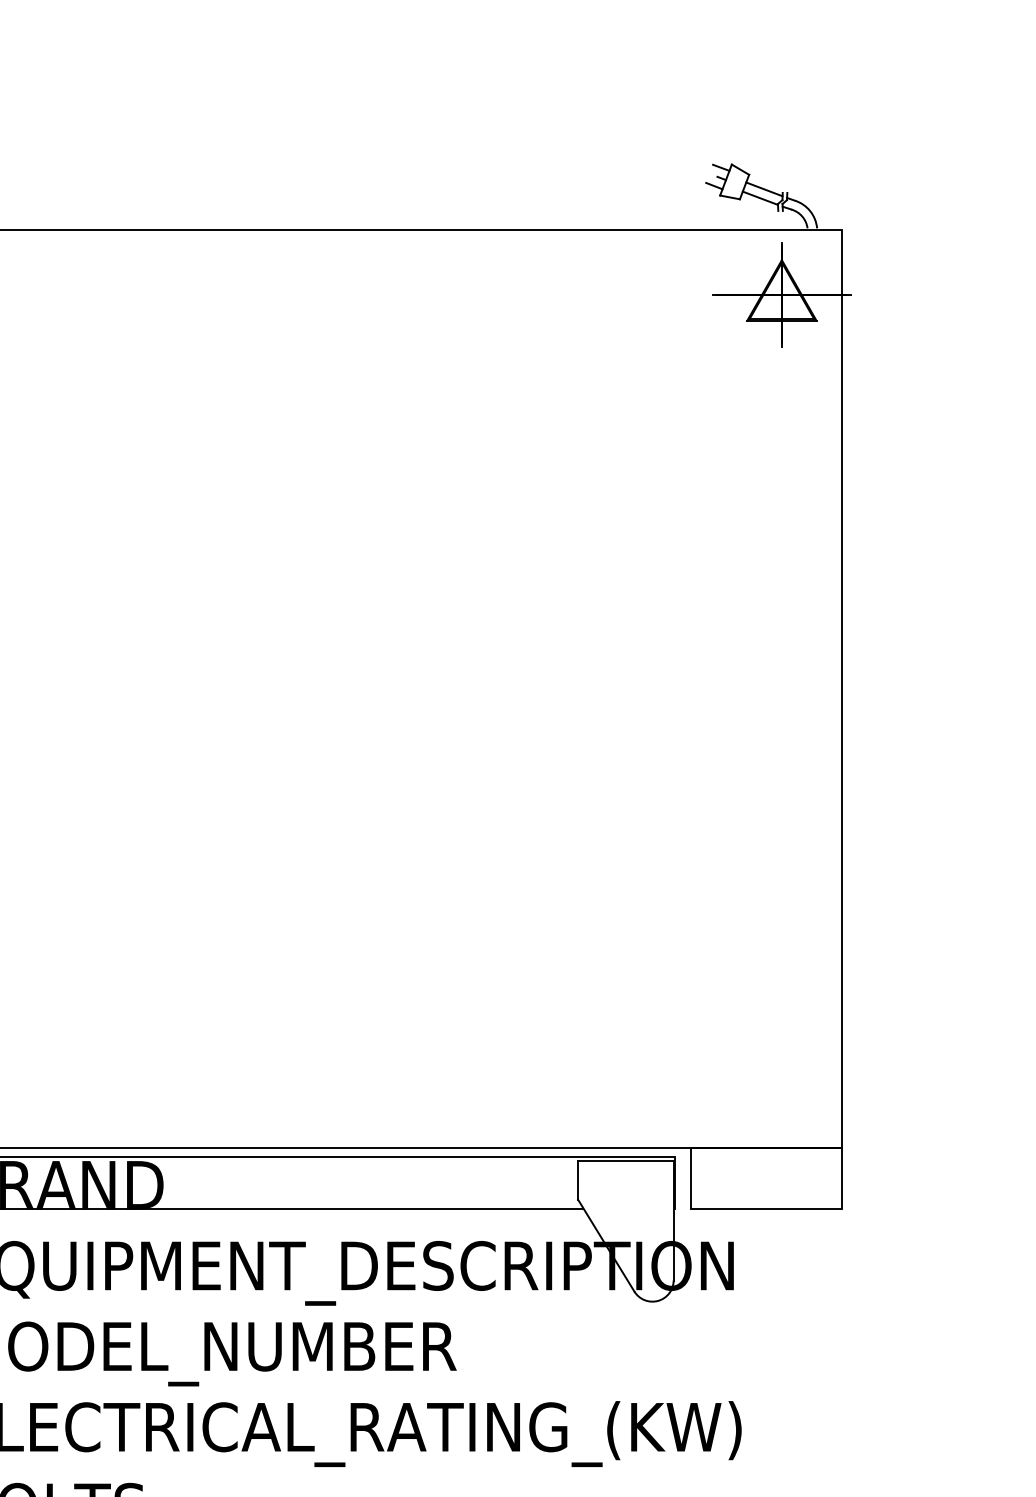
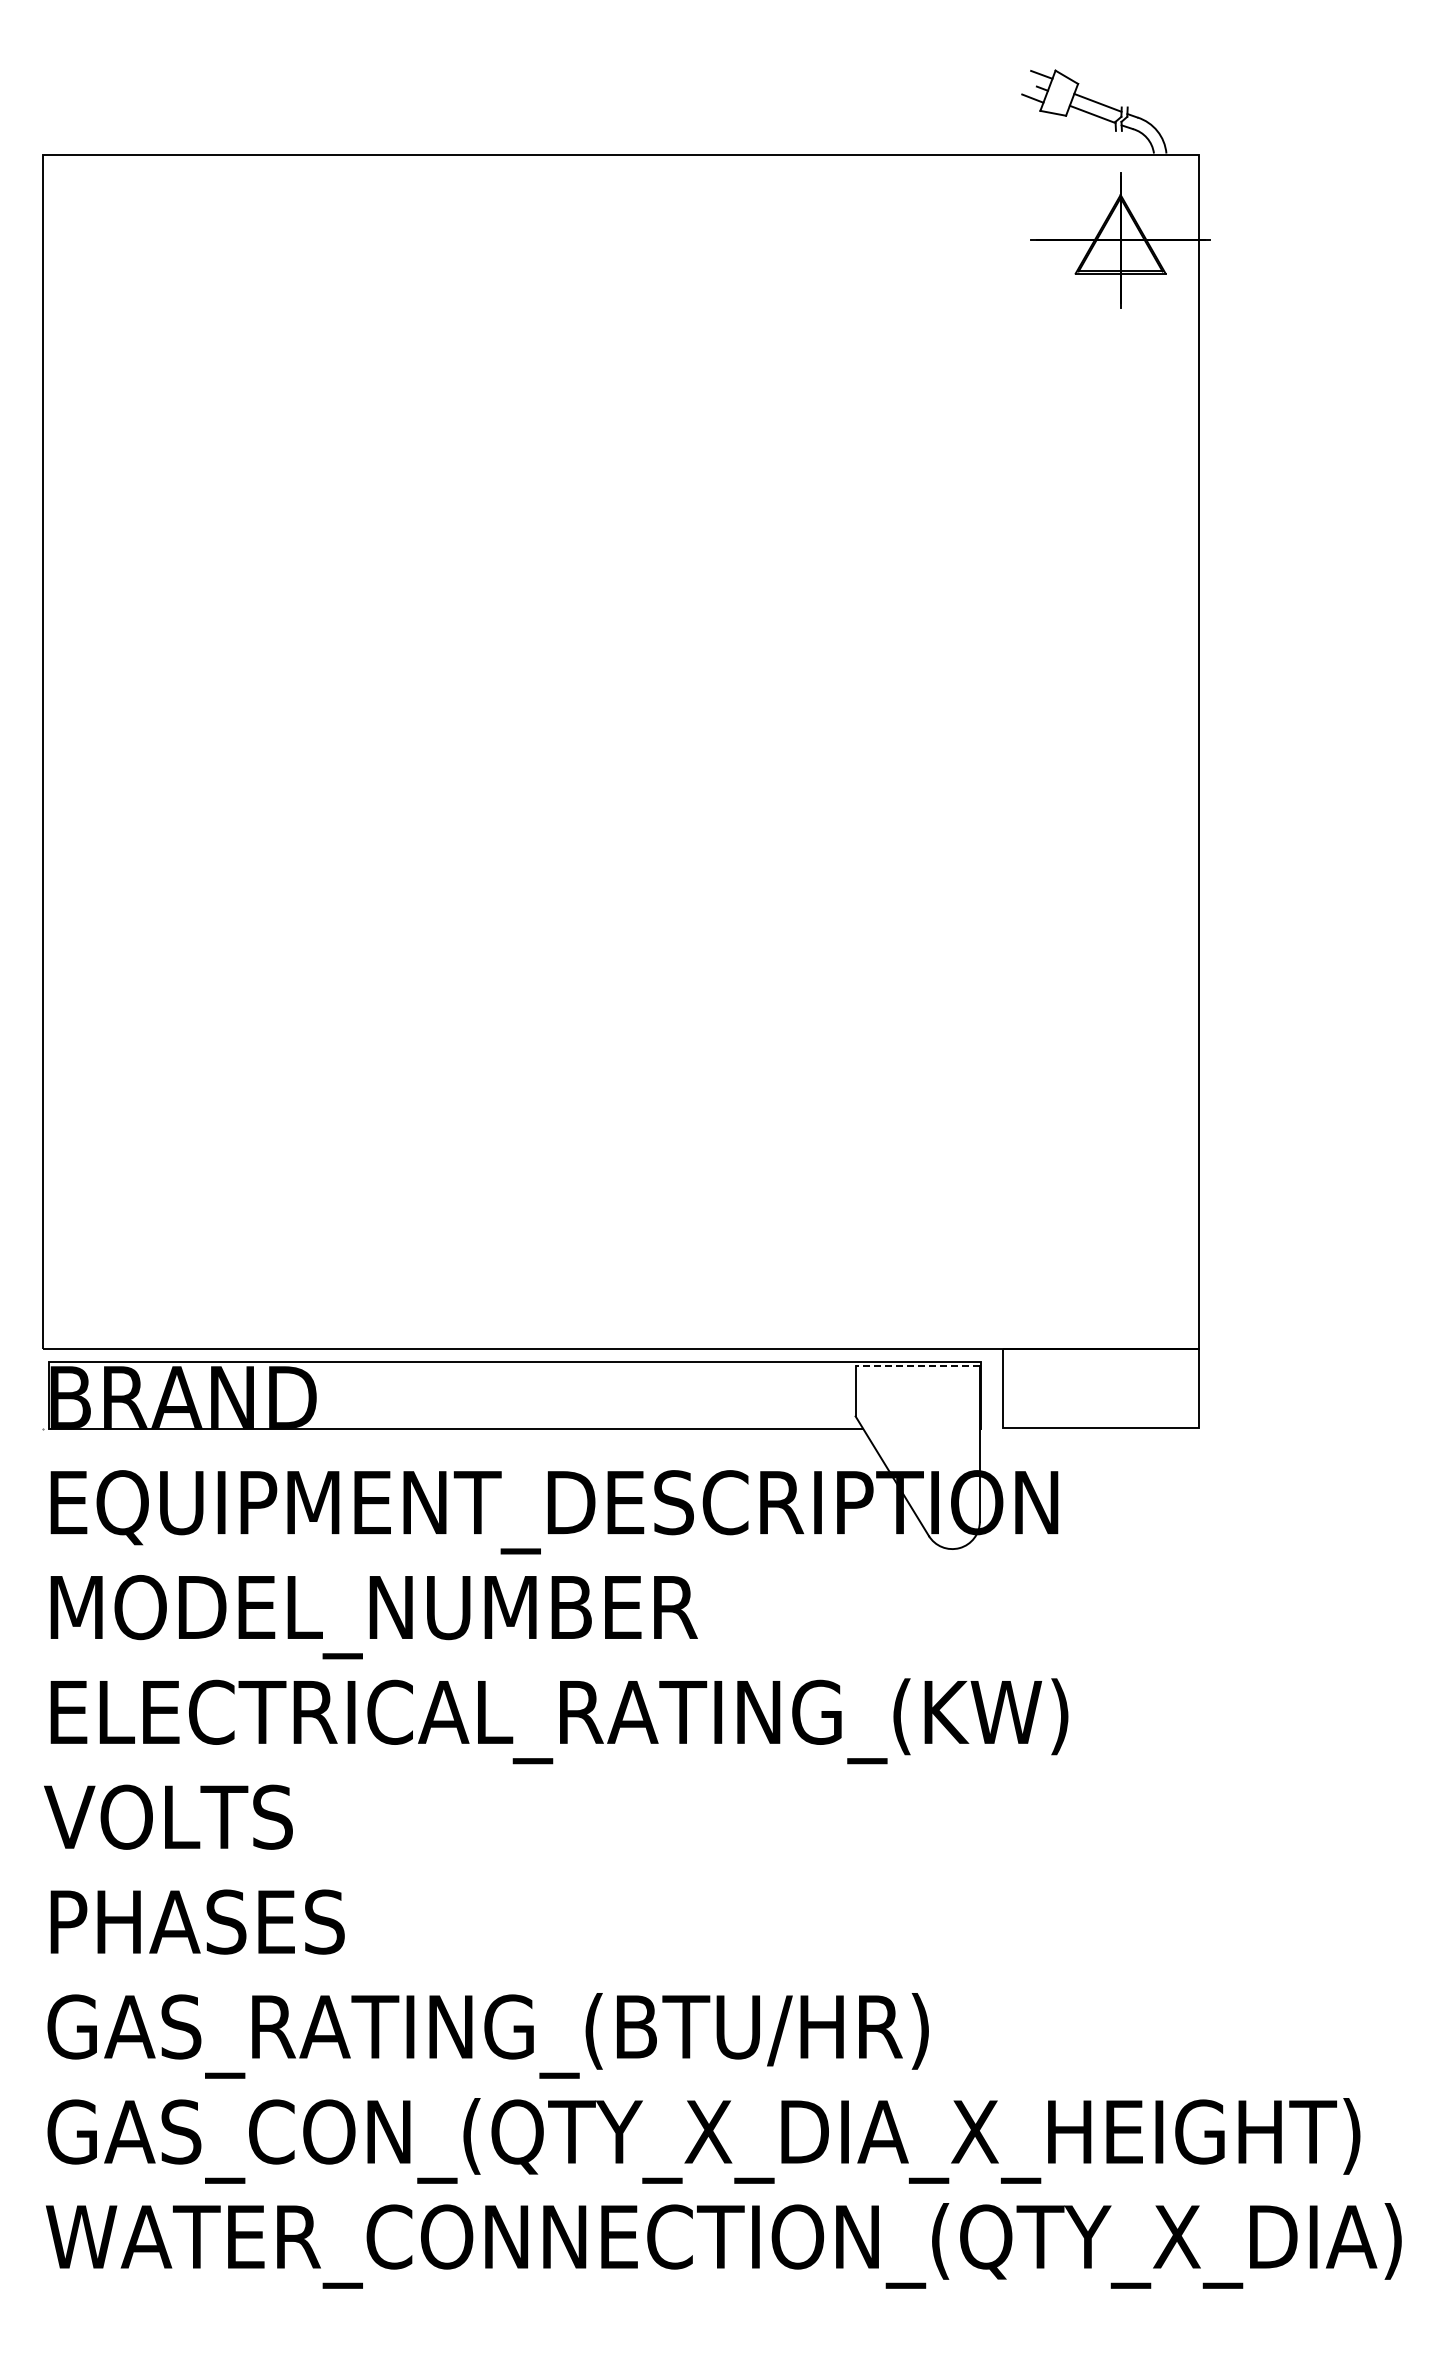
line: (625, 1161) -> (917, 1366), solid -> dashed

